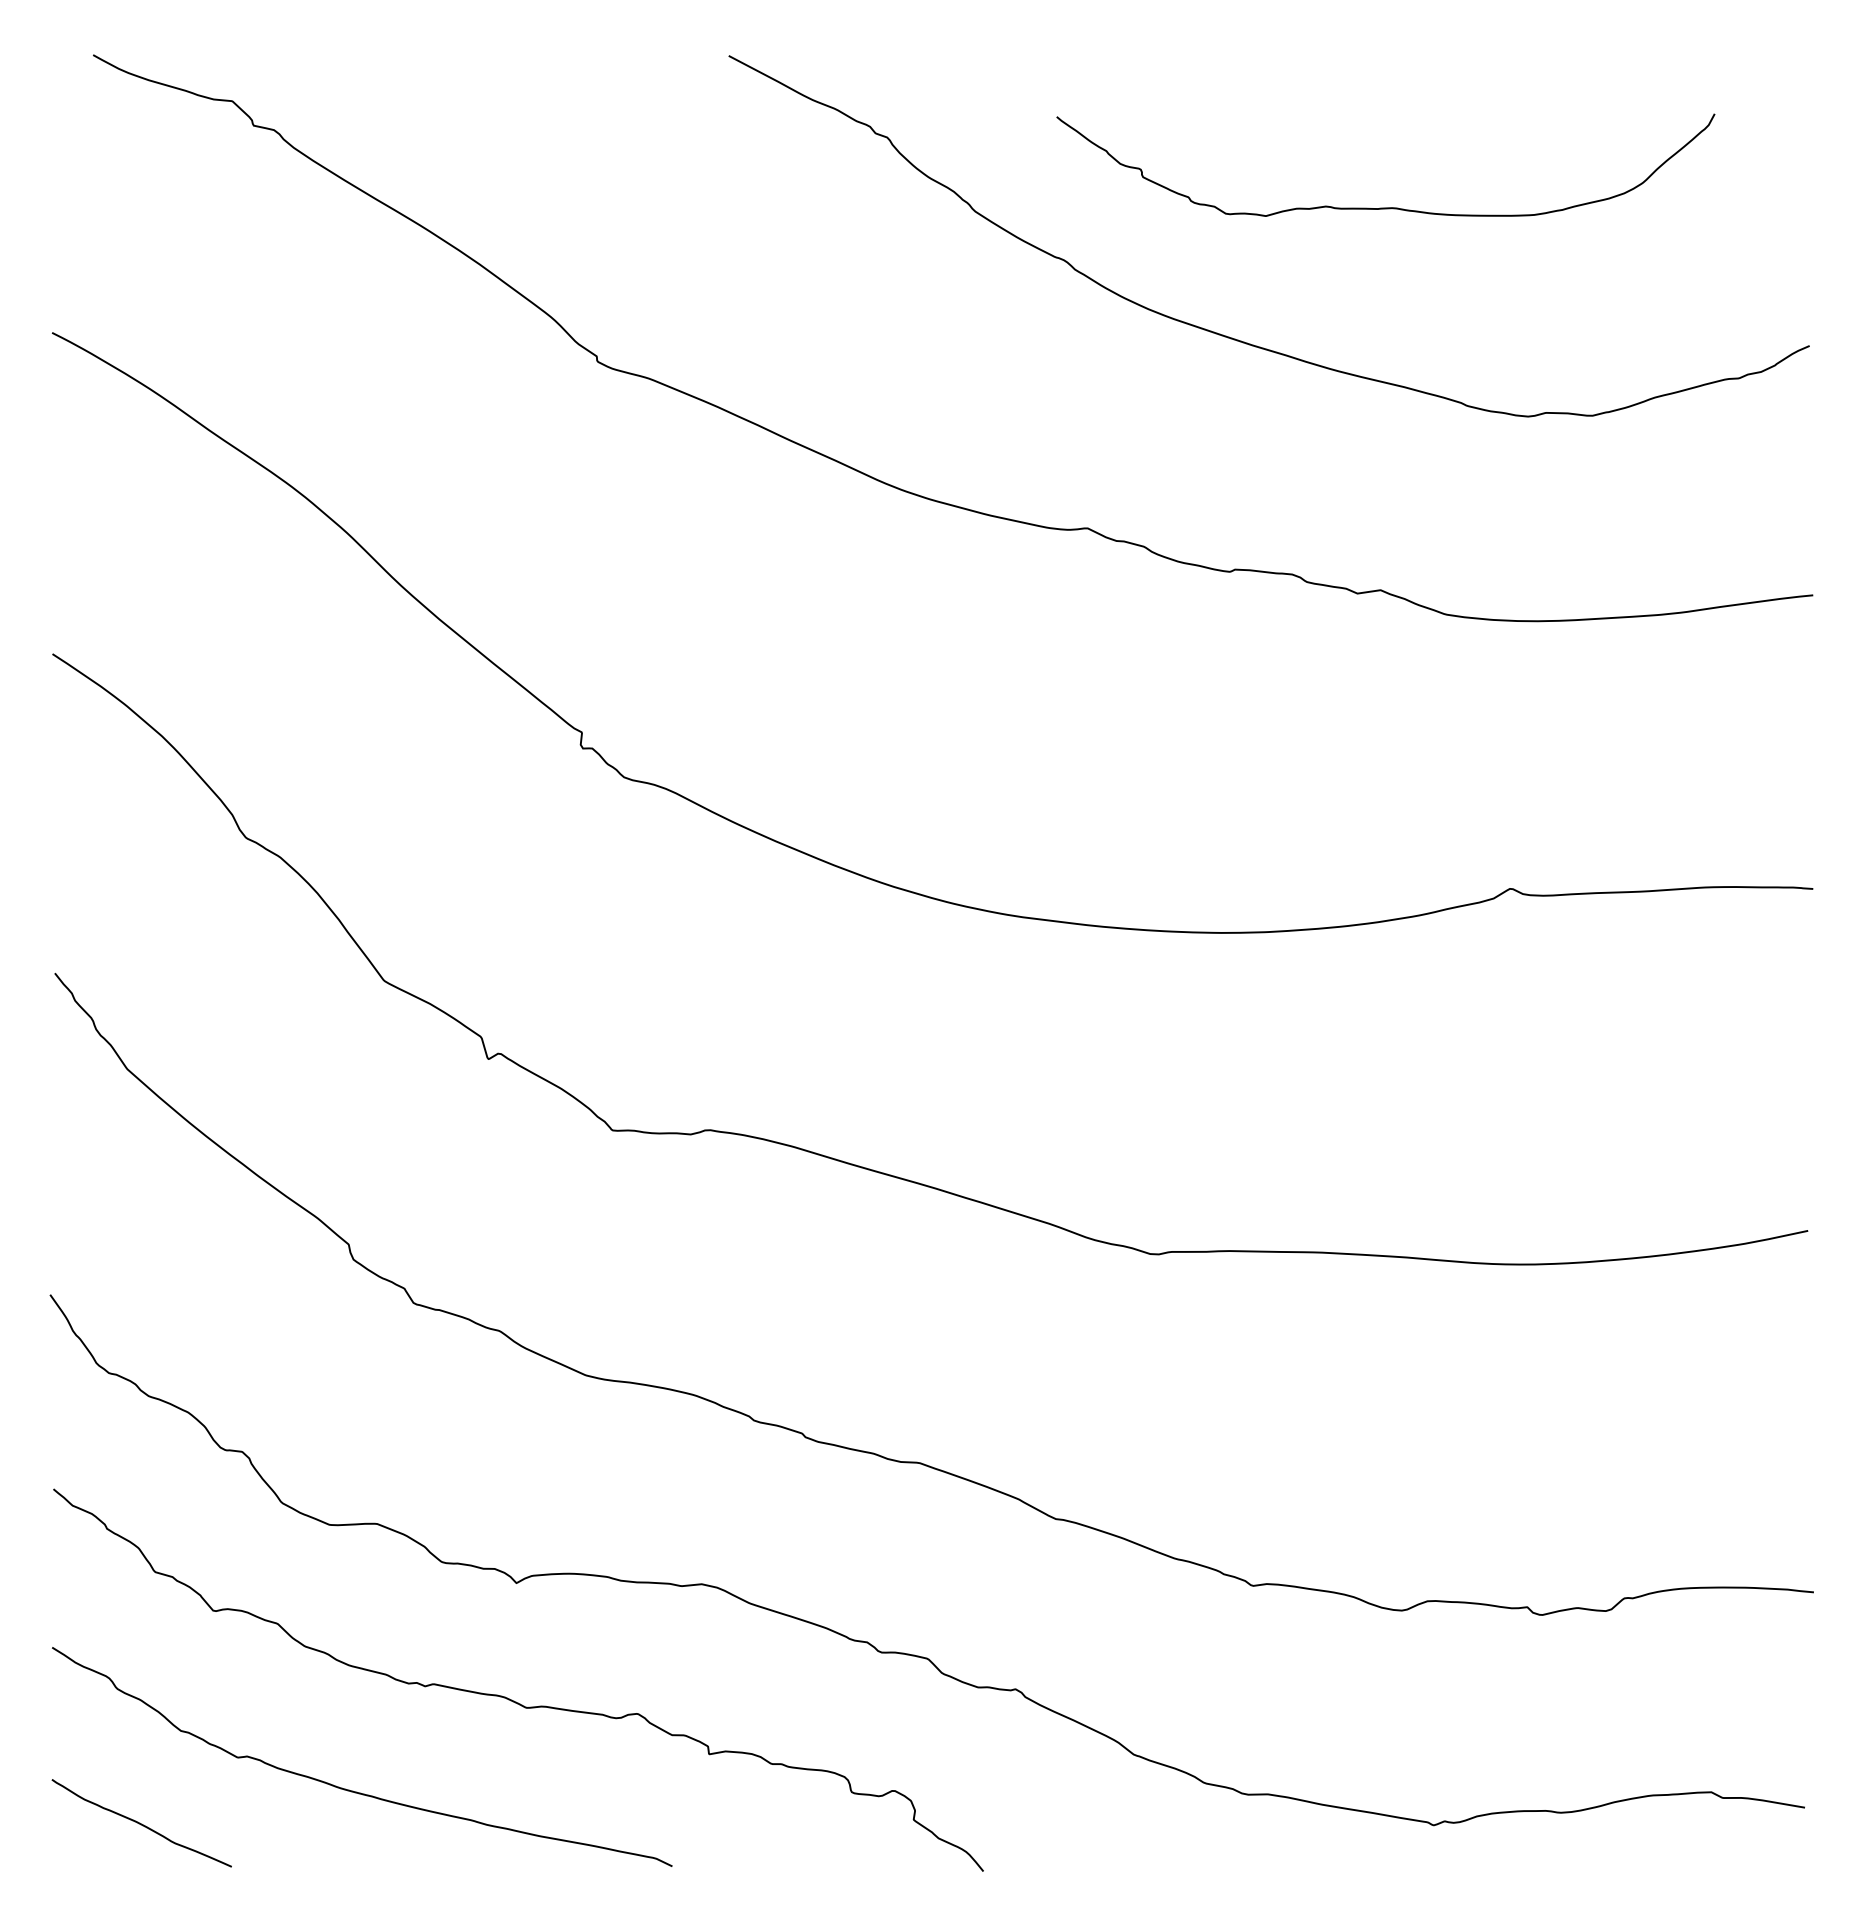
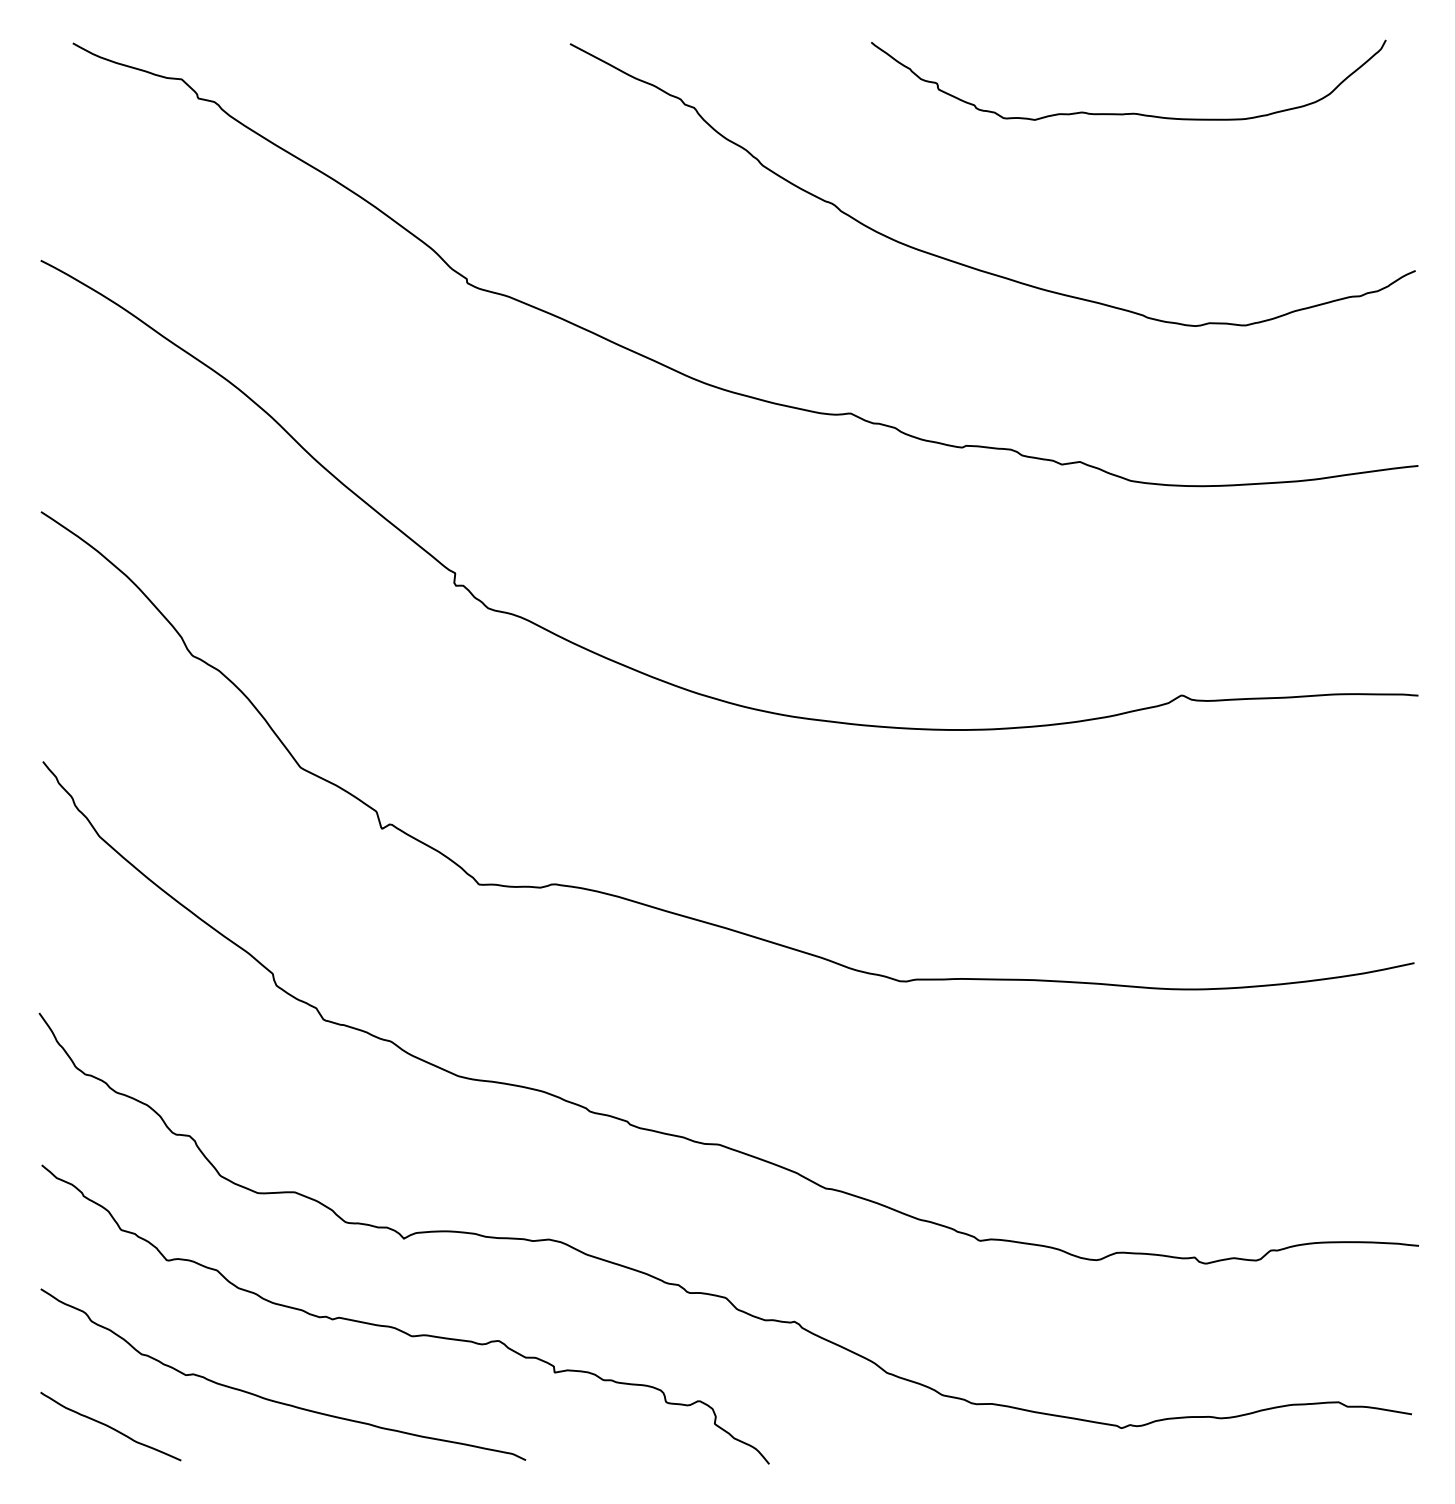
curve: (1385, 207) -> (1128, 113), moved

